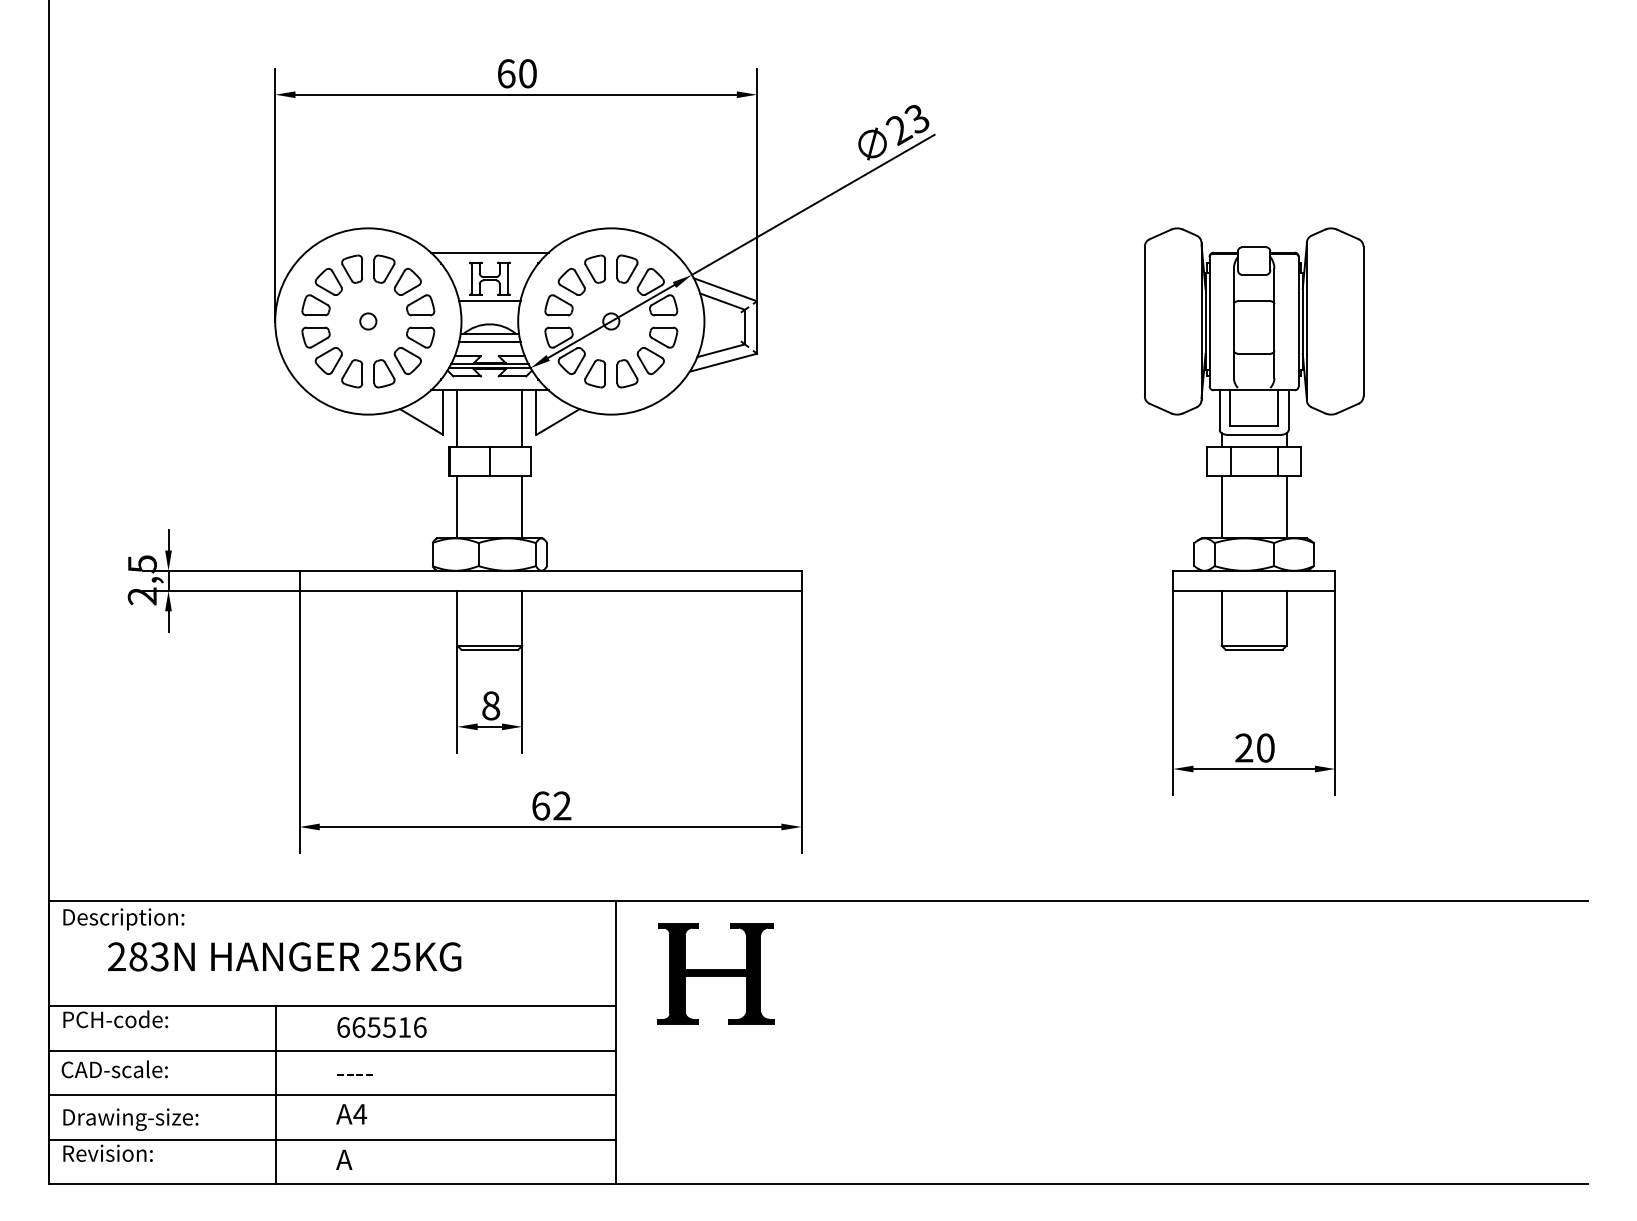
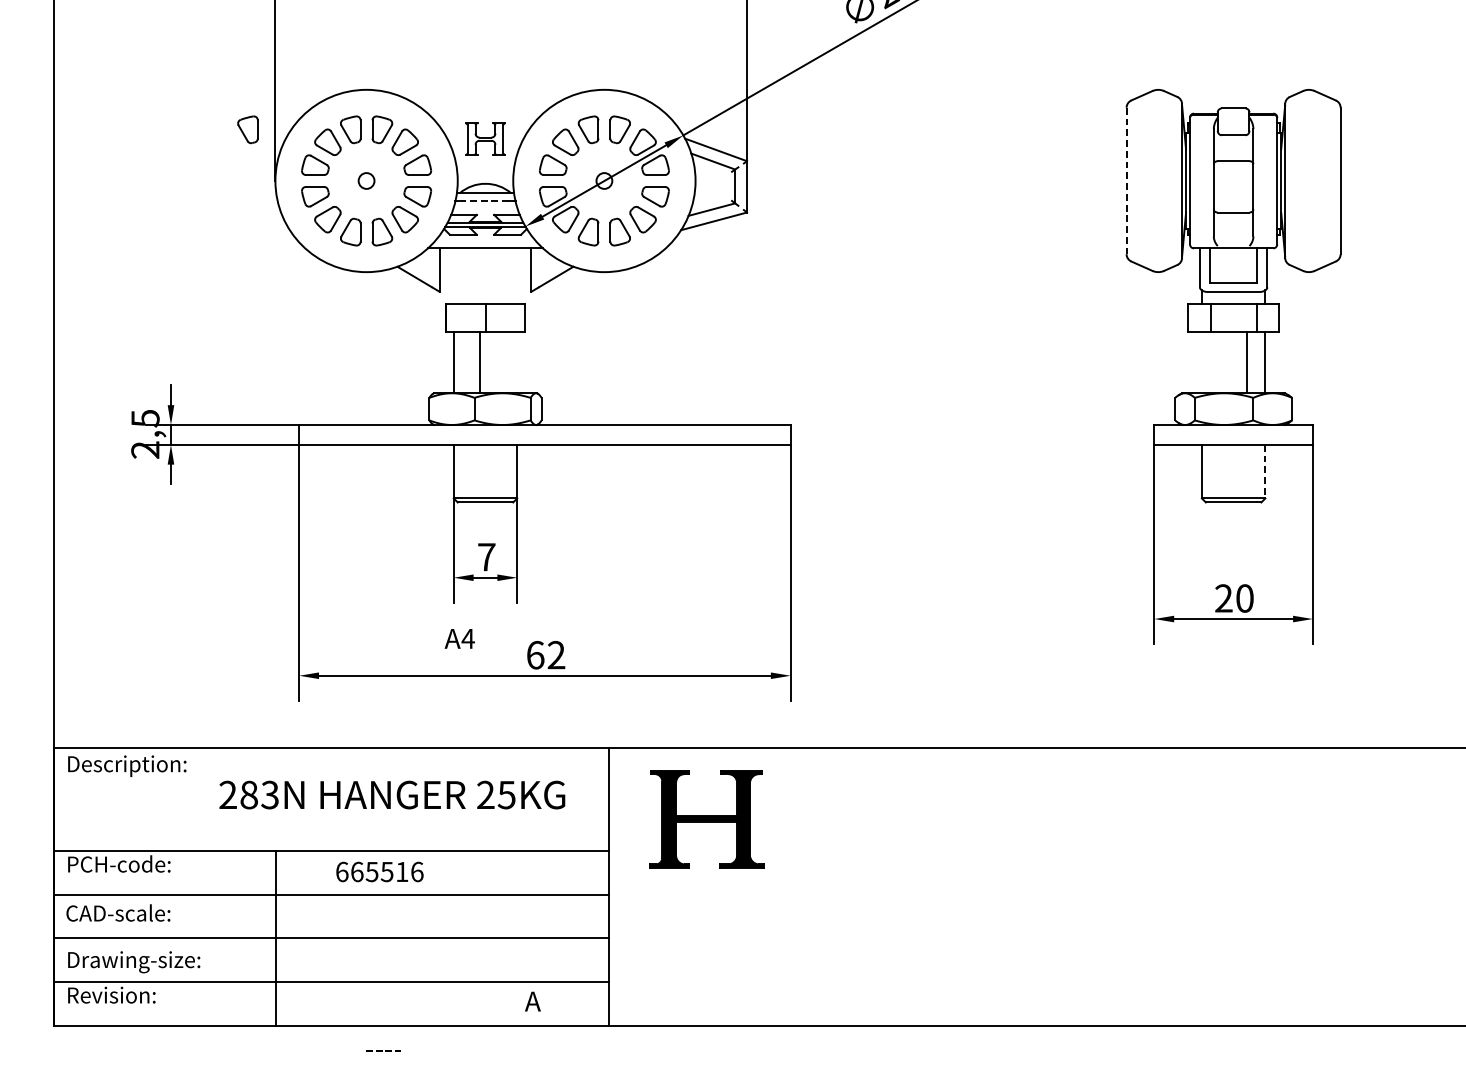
line: (489, 252) -> (485, 113), removed
part: (247, 268) -> (248, 129), added
line: (489, 300) -> (485, 160), removed
line: (1144, 321) -> (1126, 180), solid -> dashed
line: (489, 342) -> (485, 201), solid -> dashed
line: (457, 418) -> (453, 275), removed
line: (522, 418) -> (517, 275), removed
line: (522, 506) -> (480, 362), moved
line: (1221, 506) -> (1246, 362), moved
line: (1286, 618) -> (1265, 471), solid -> dashed
text: (491, 705) -> (487, 556), 8 -> 7
text: (284, 956) -> (392, 794), moved
text: (354, 1074) -> (383, 1050), moved
text: (351, 1114) -> (459, 639), moved
text: (344, 1159) -> (533, 1001), moved

